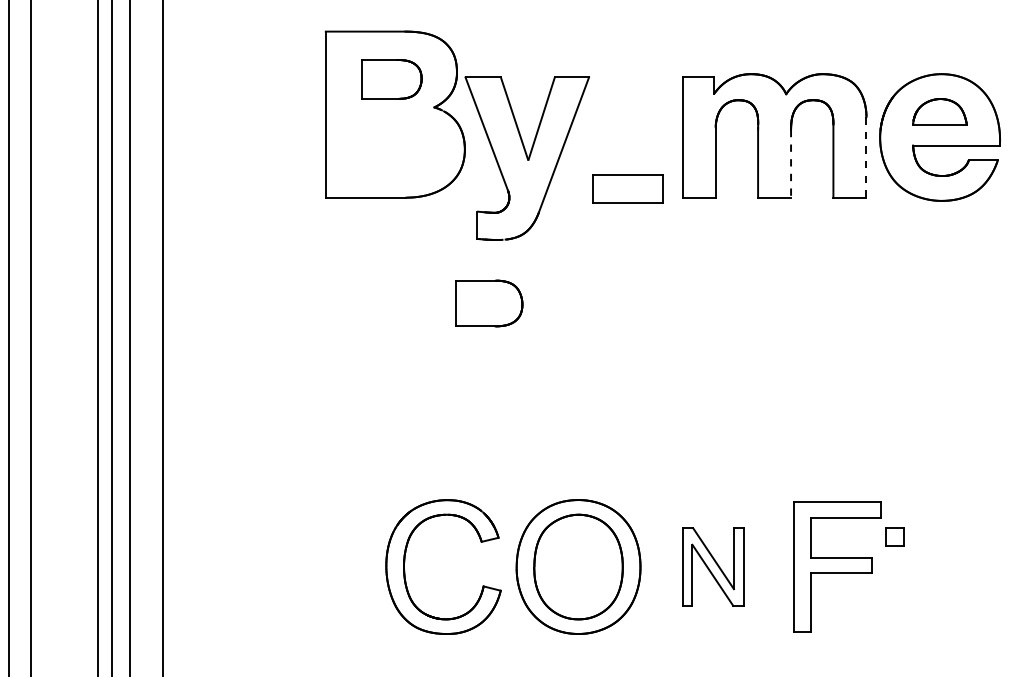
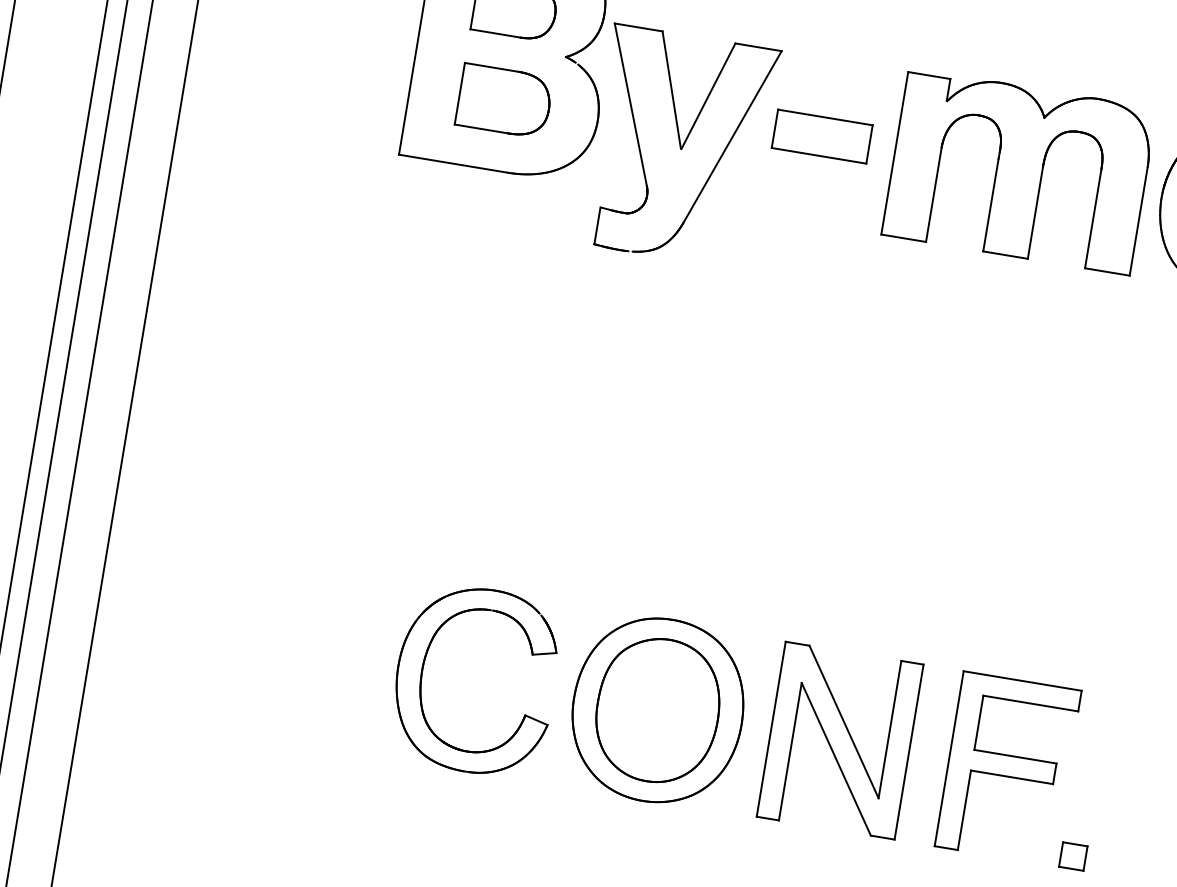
line: (866, 157) -> (1138, 221), dashed -> solid
line: (791, 163) -> (1036, 212), dashed -> solid
part: (627, 188) -> (821, 135), moved
part: (489, 303) -> (504, 101), moved
part: (894, 536) -> (1072, 856), moved
part: (712, 566) -> (839, 739), size x1.67

